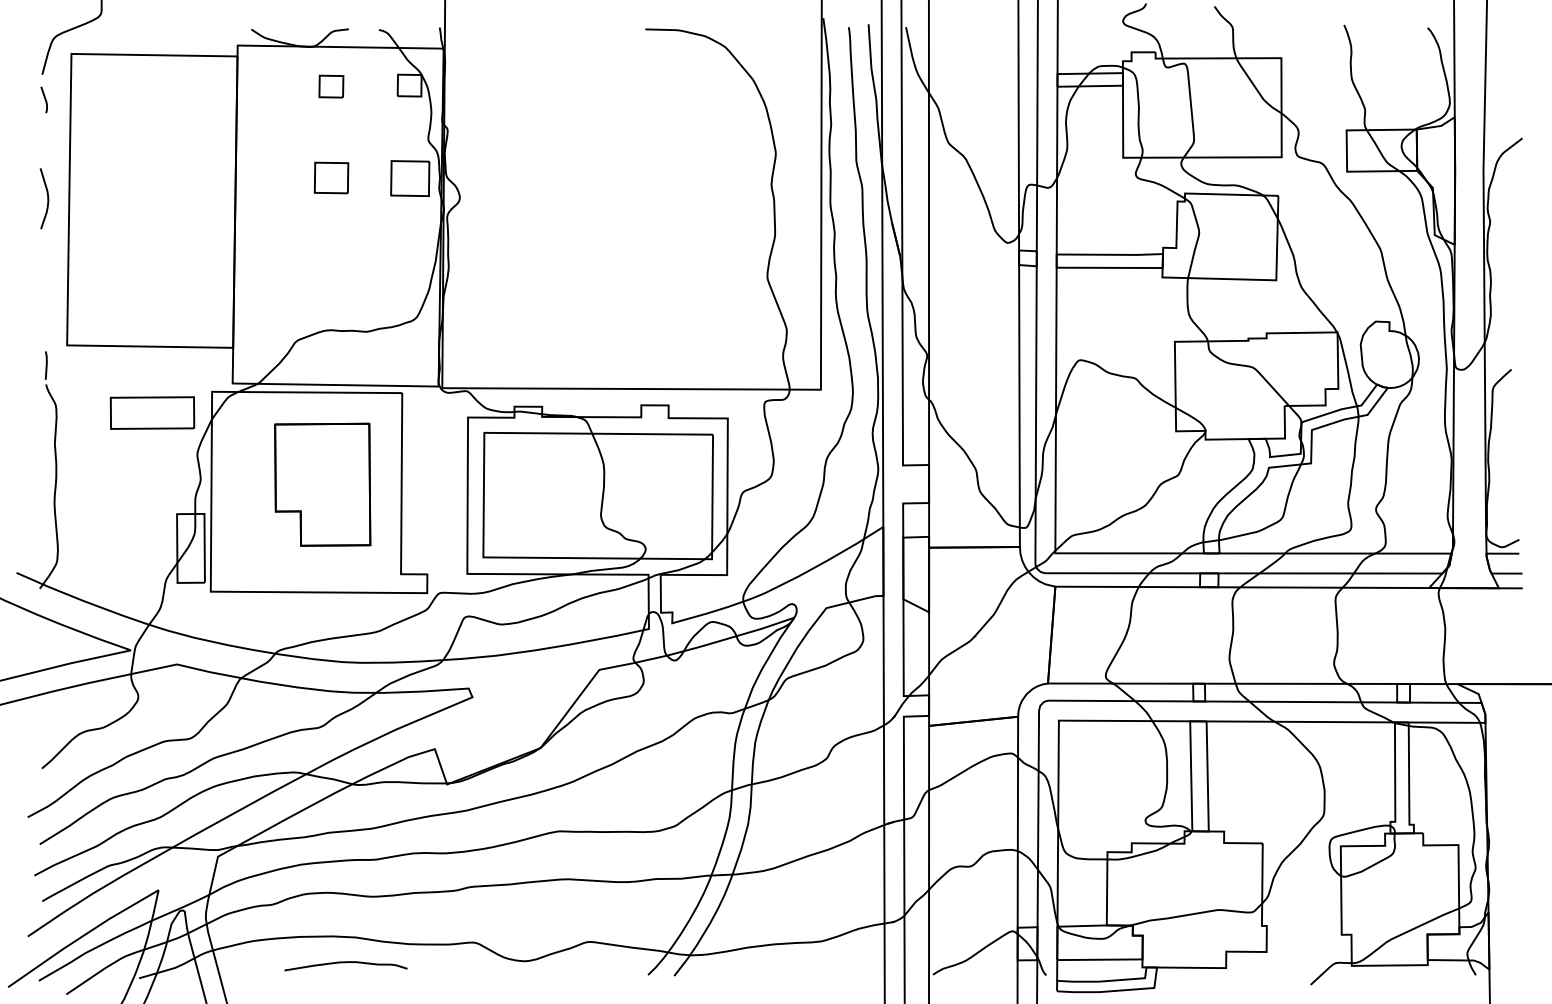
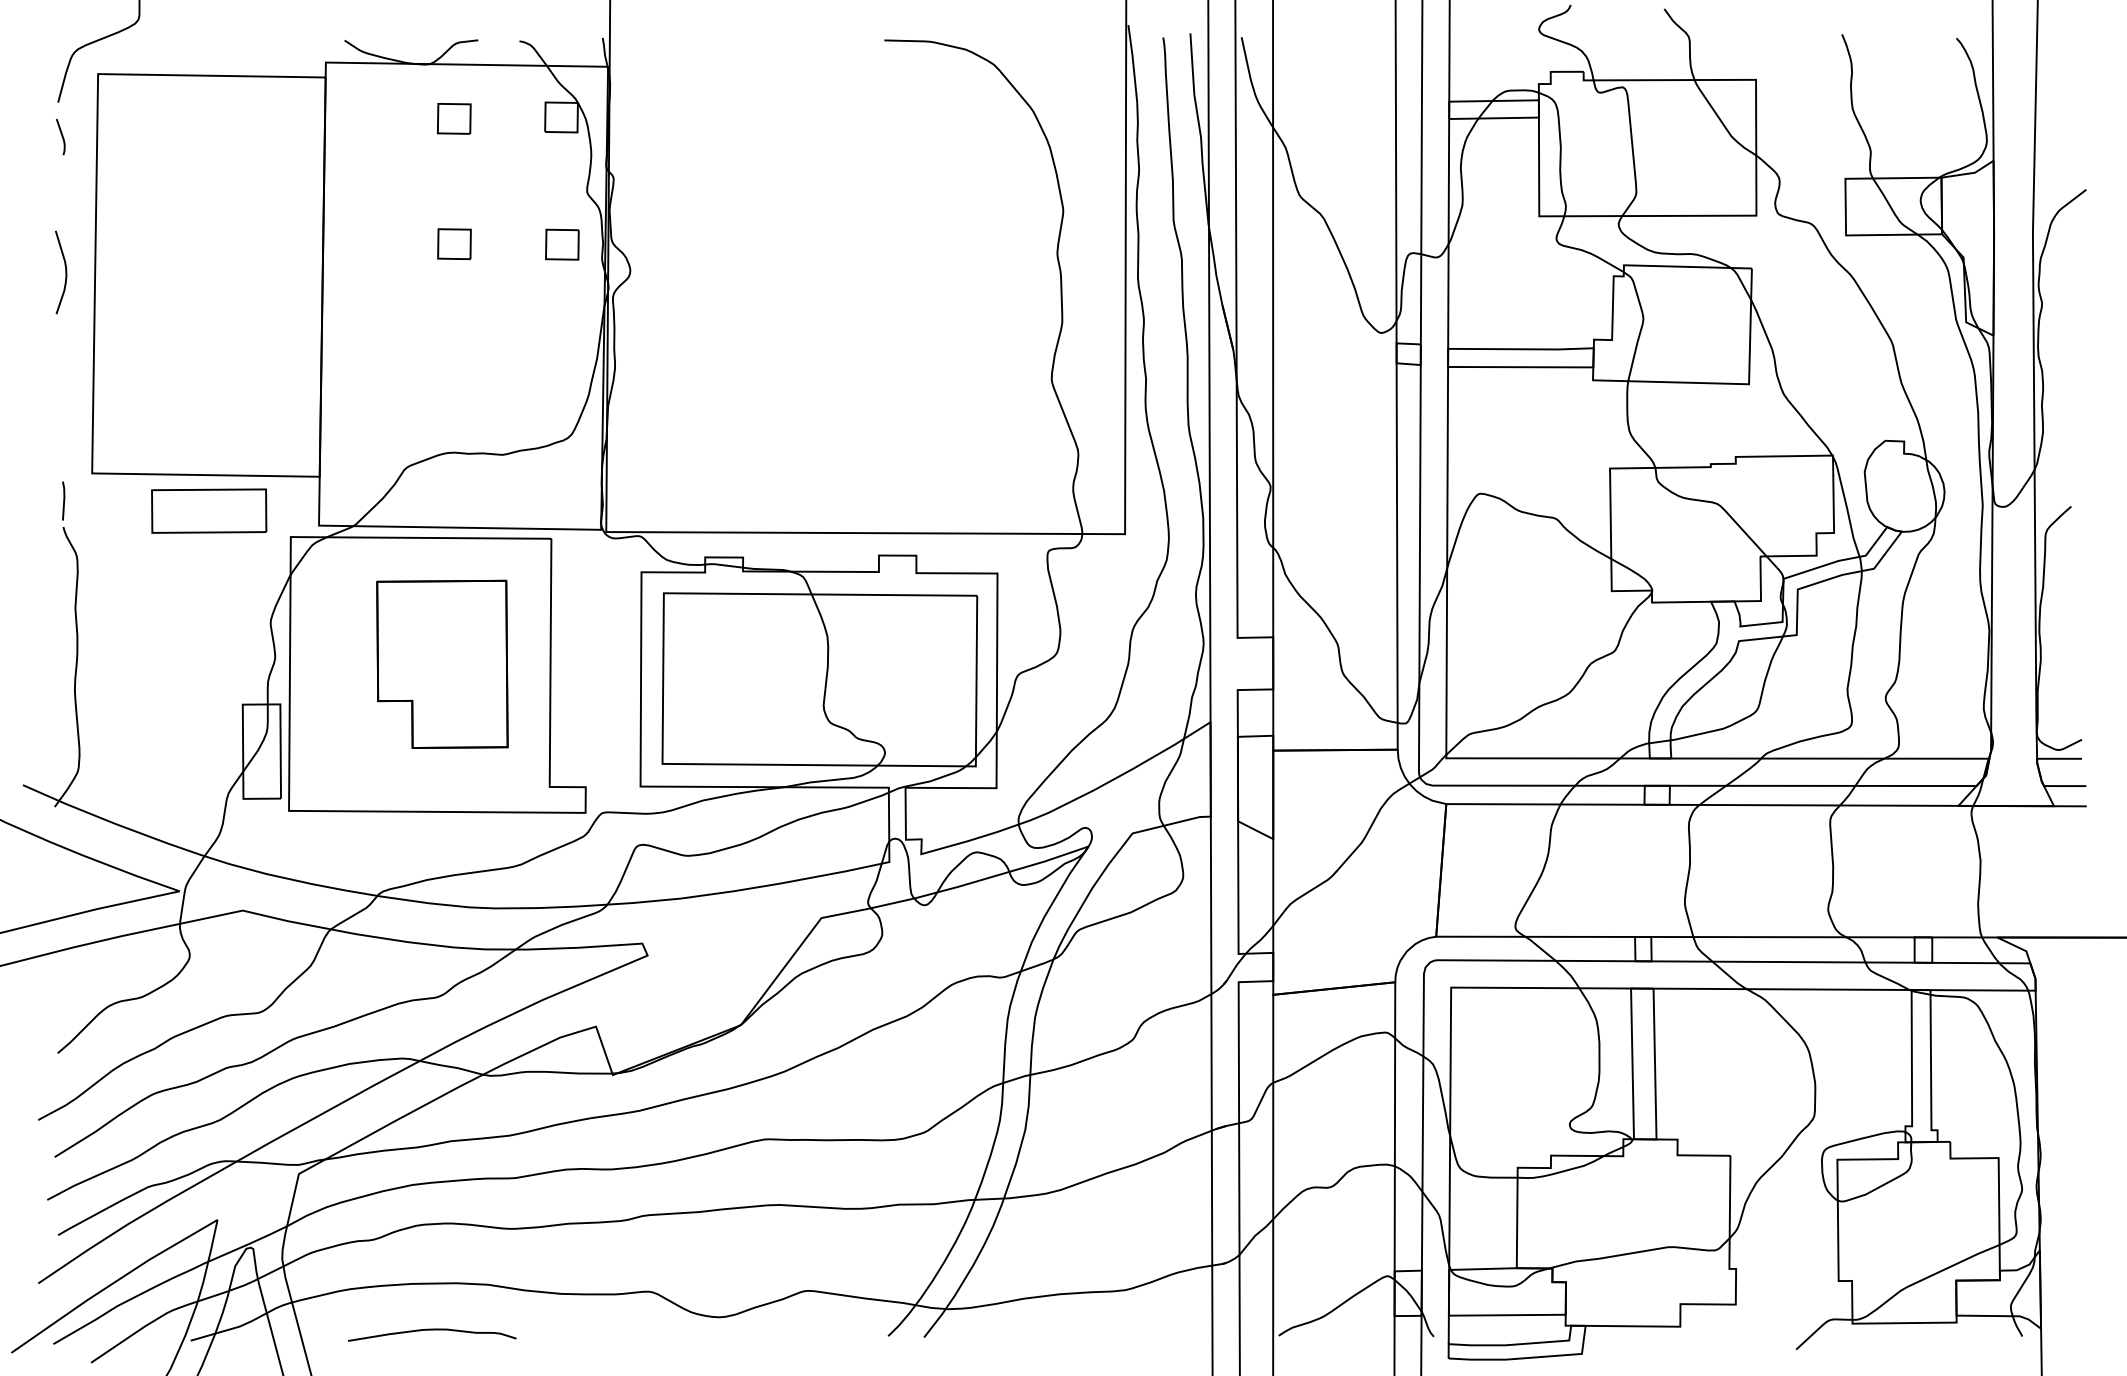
part: (331, 178) -> (454, 244), size x0.71
part: (410, 178) -> (562, 244), size x0.62
part: (152, 412) -> (209, 510), moved
curve: (346, 962) -> (432, 1330), moved

